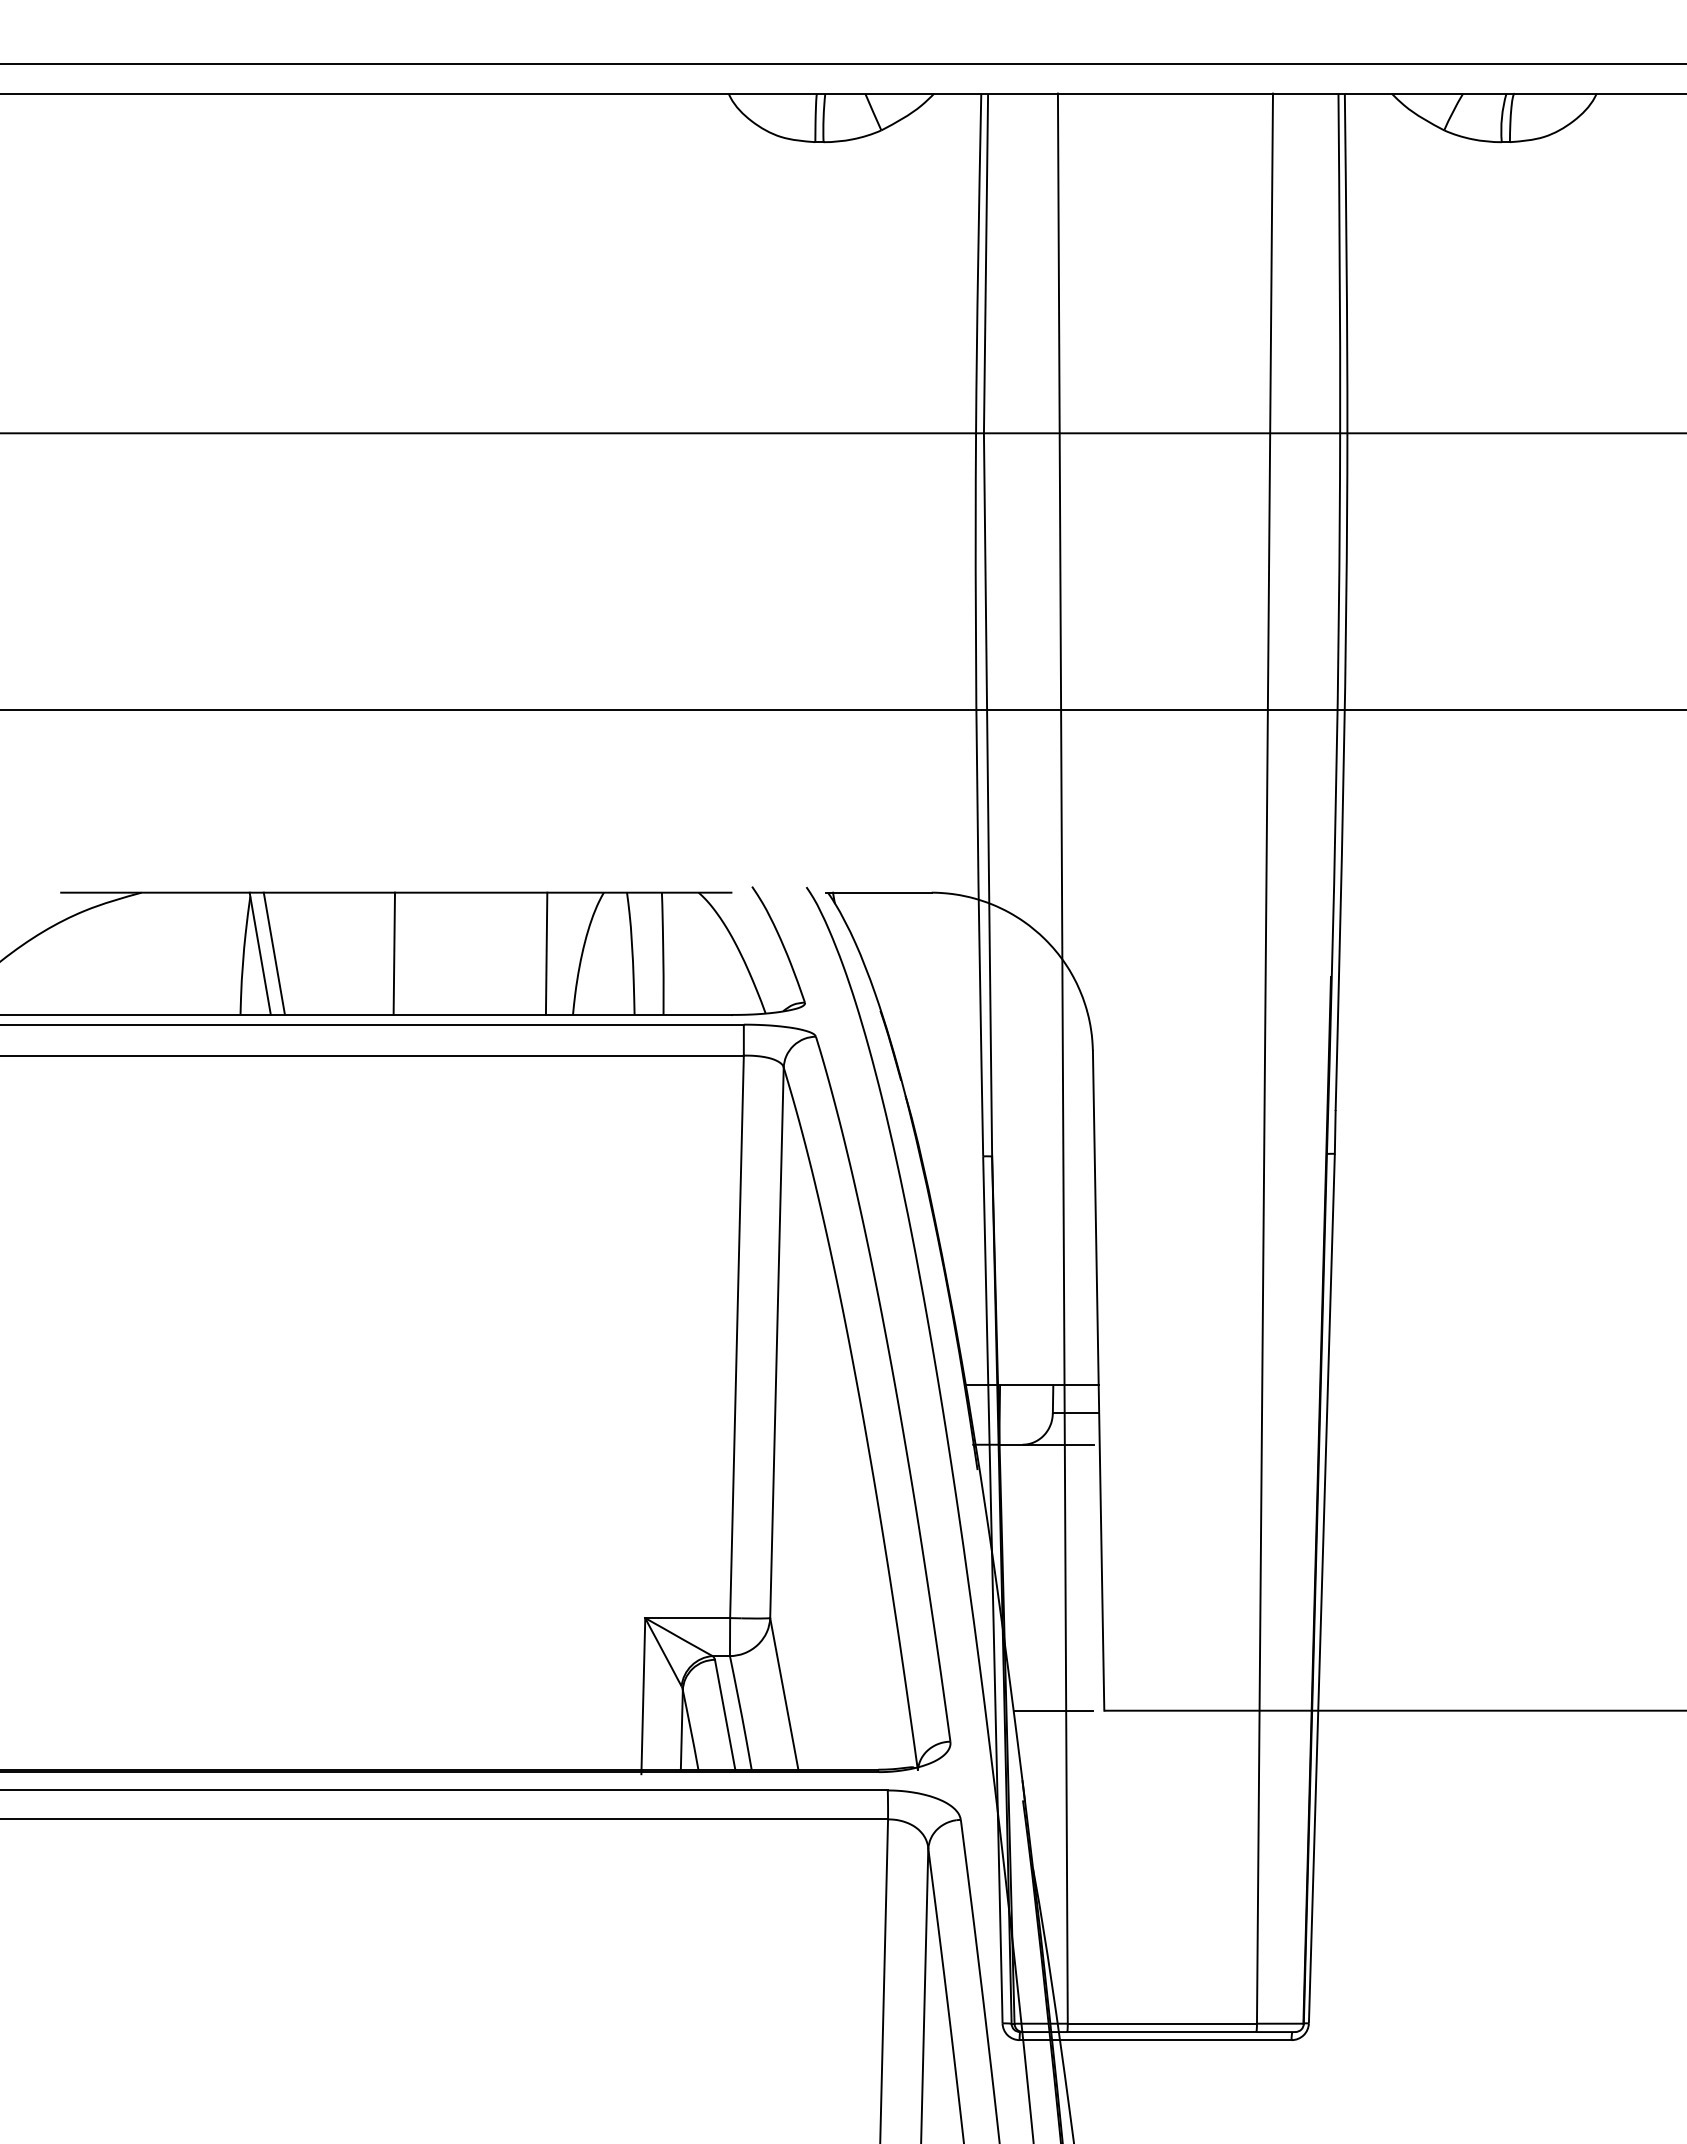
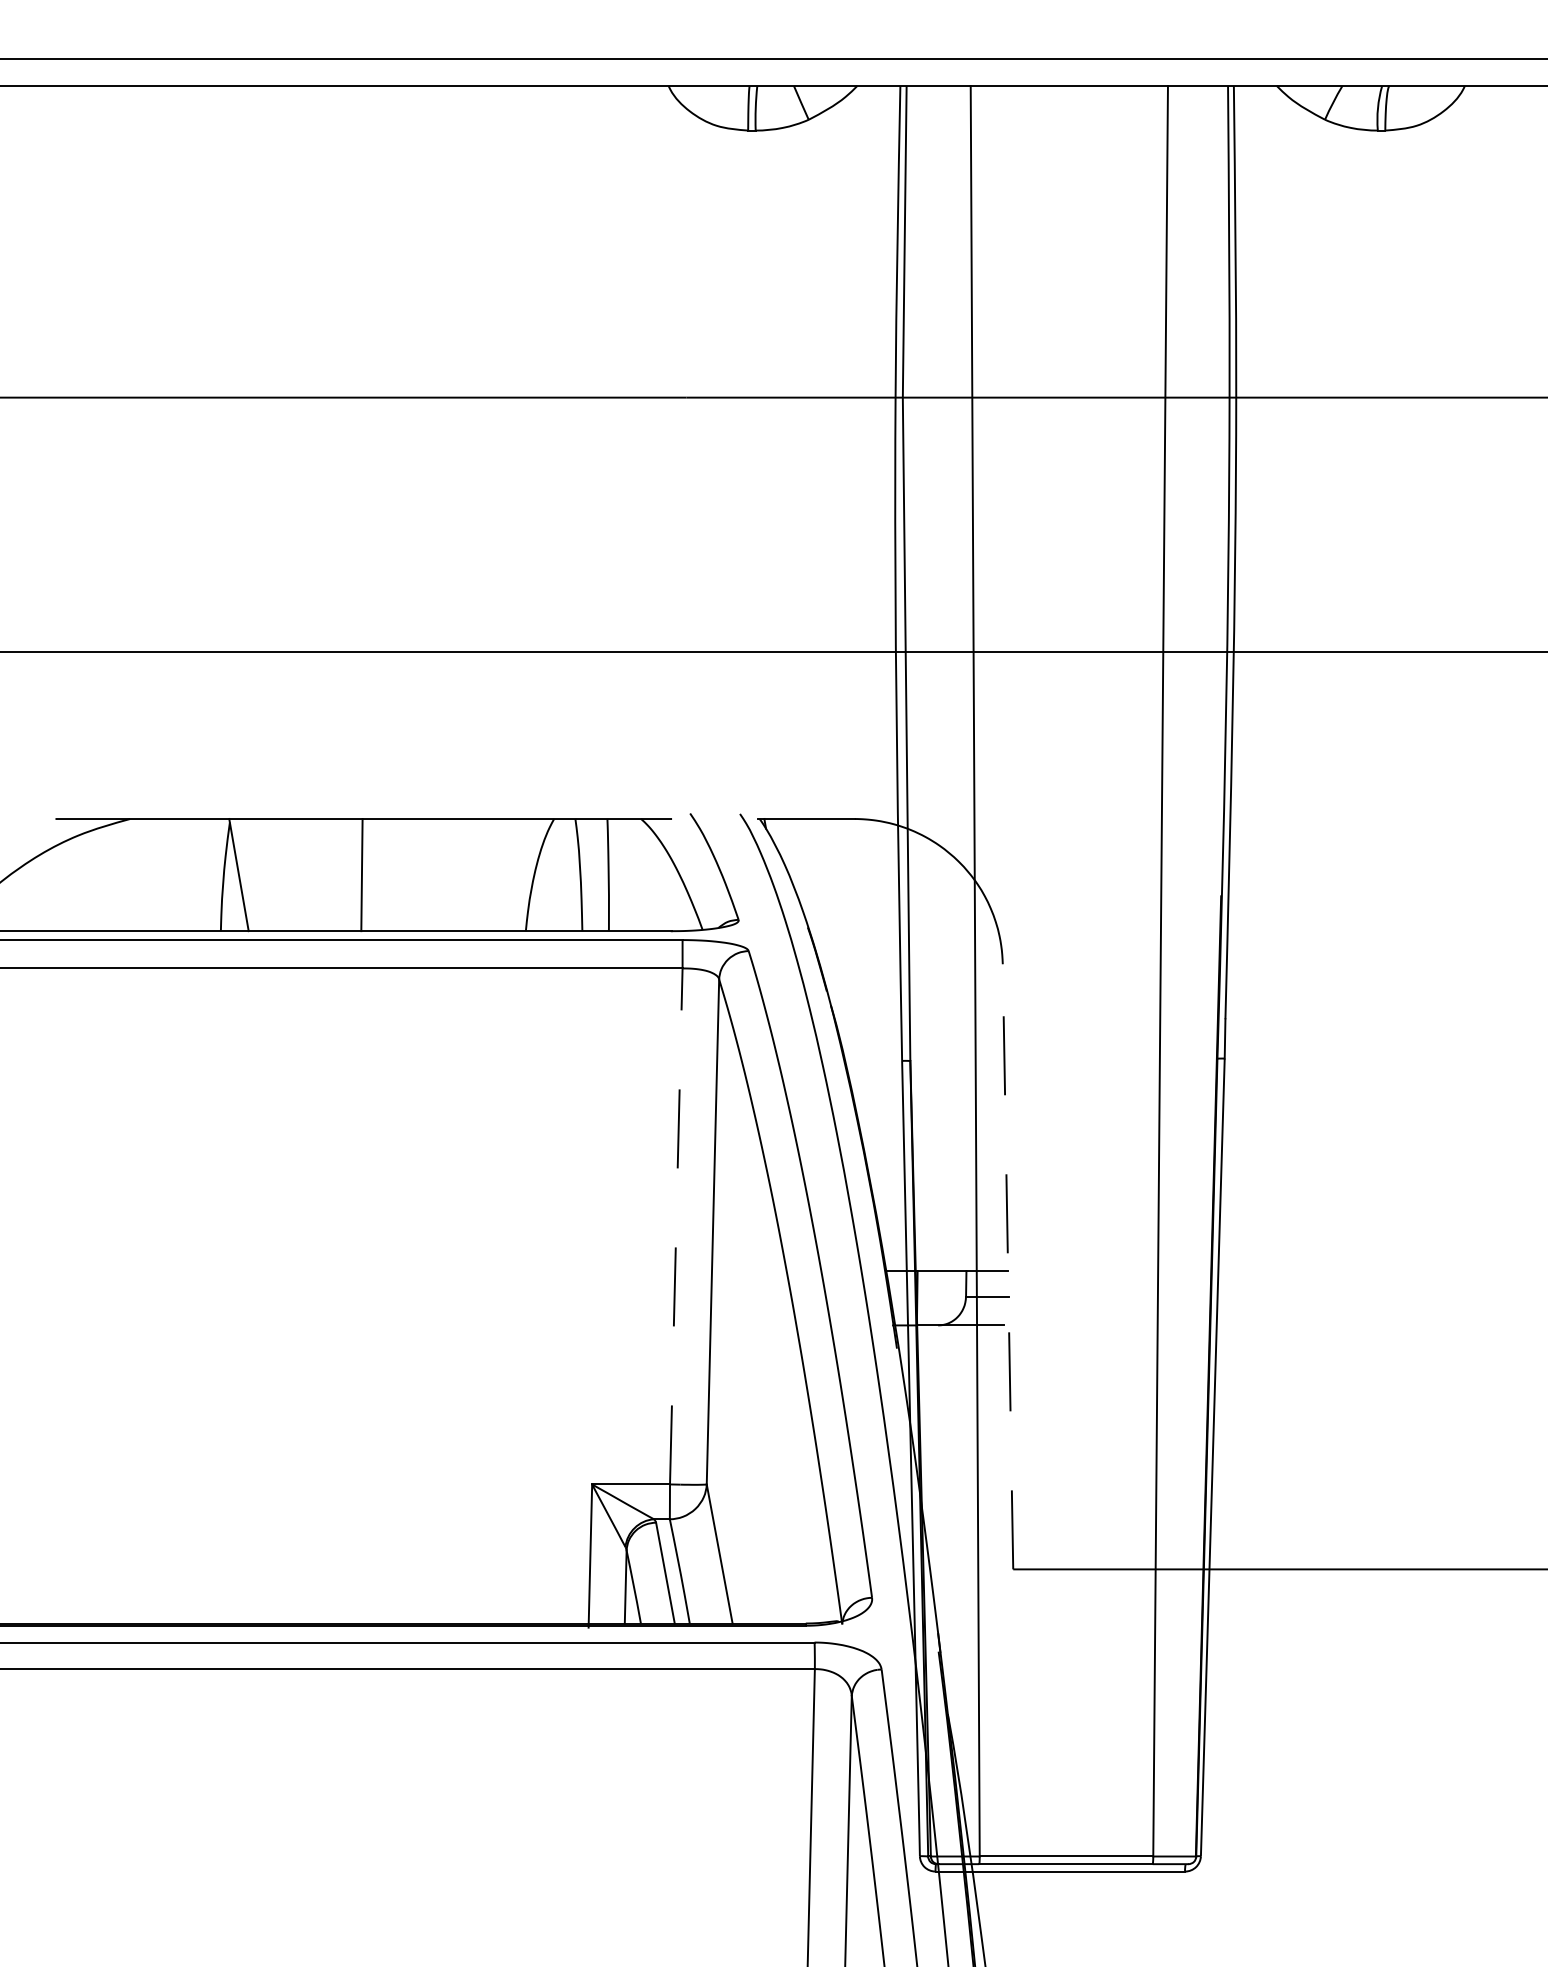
line: (273, 953) -> (251, 874), removed
line: (546, 953) -> (501, 874), removed
line: (737, 1336) -> (676, 1226), solid -> dashed
line: (1098, 1380) -> (1007, 1266), solid -> dashed
line: (1053, 1710) -> (966, 1569), removed

